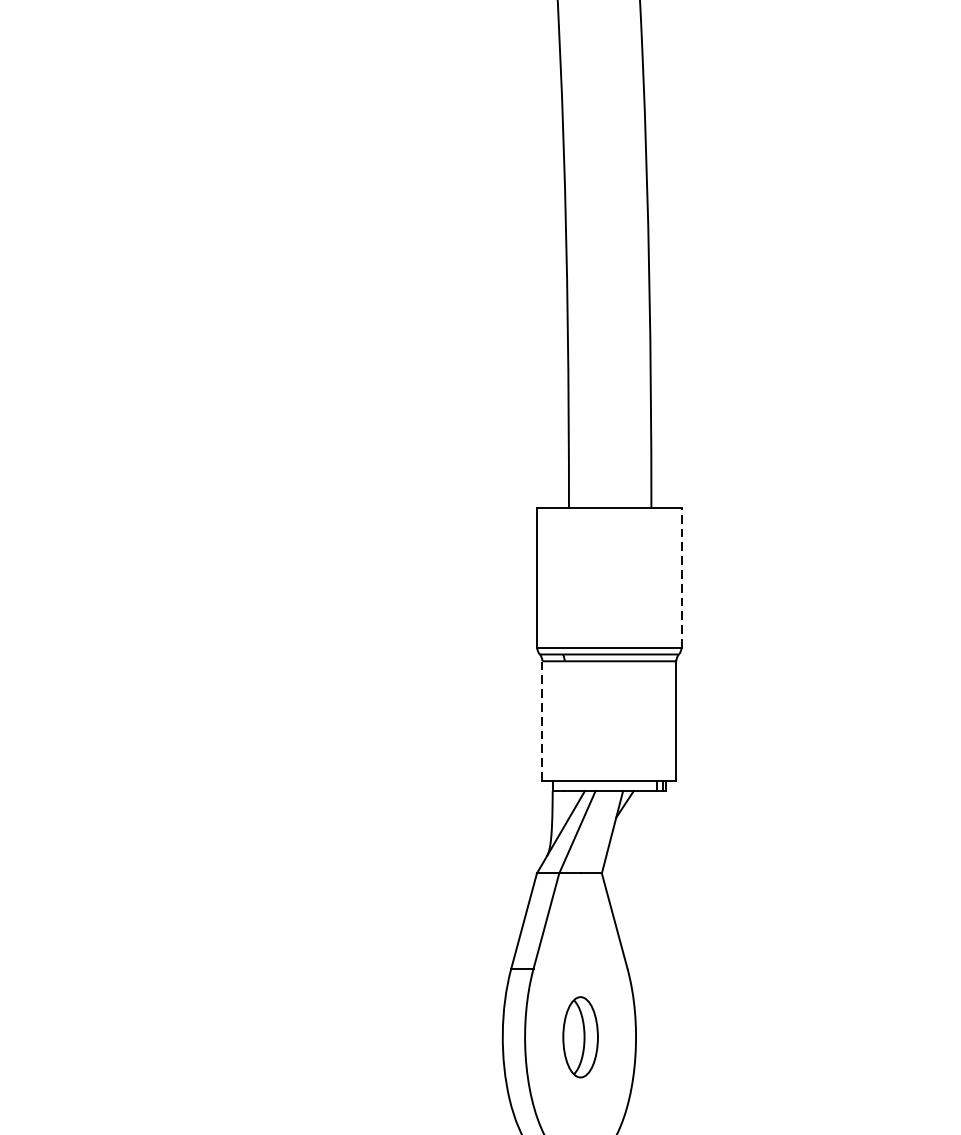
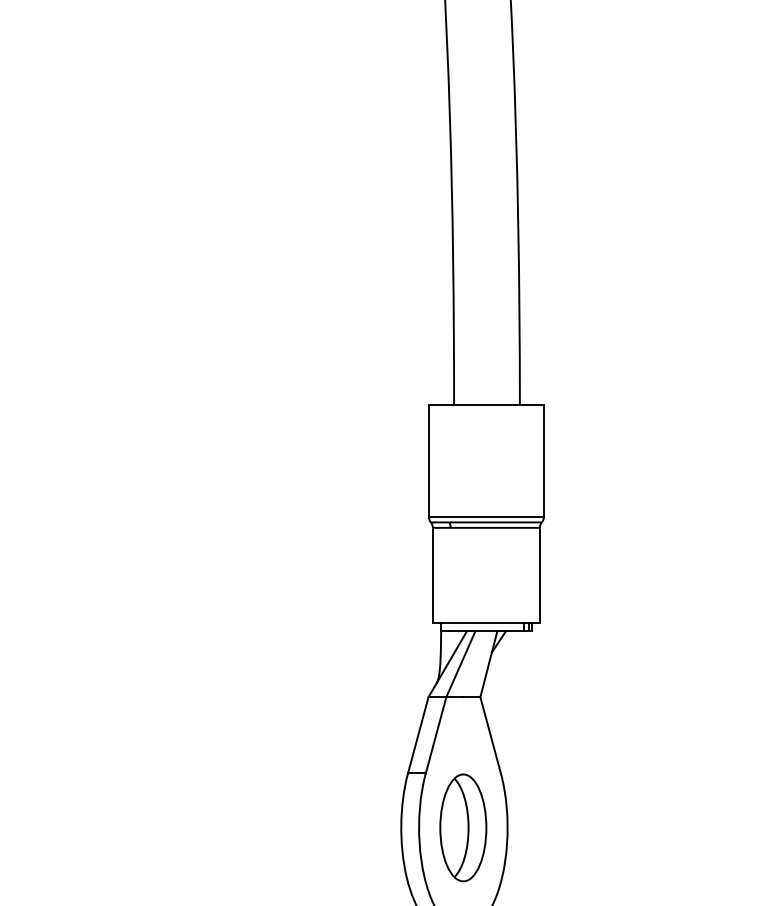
line: (680, 578) -> (543, 461), dashed -> solid
line: (541, 720) -> (432, 575), dashed -> solid
part: (580, 1036) -> (463, 827), size x1.67

